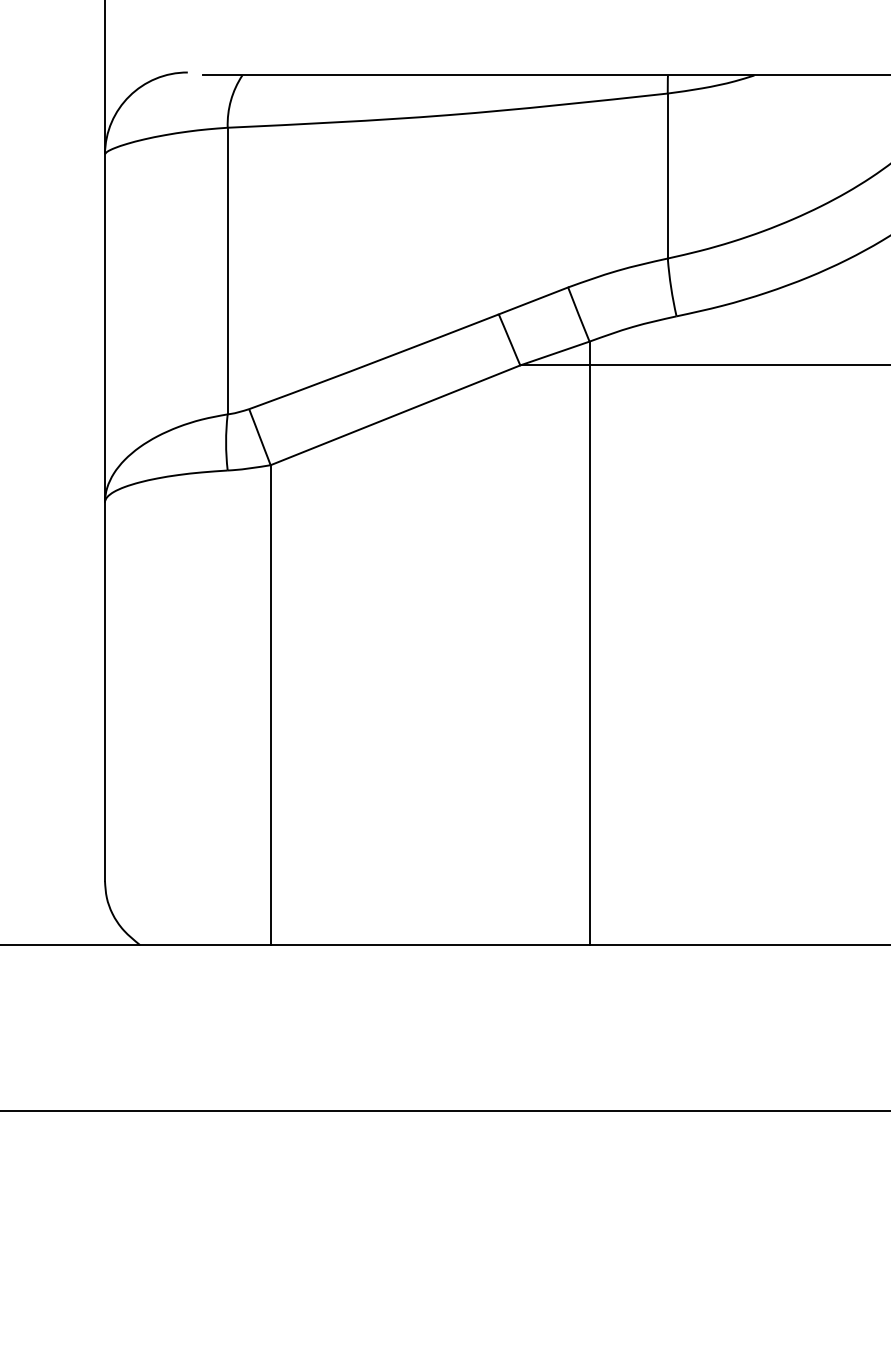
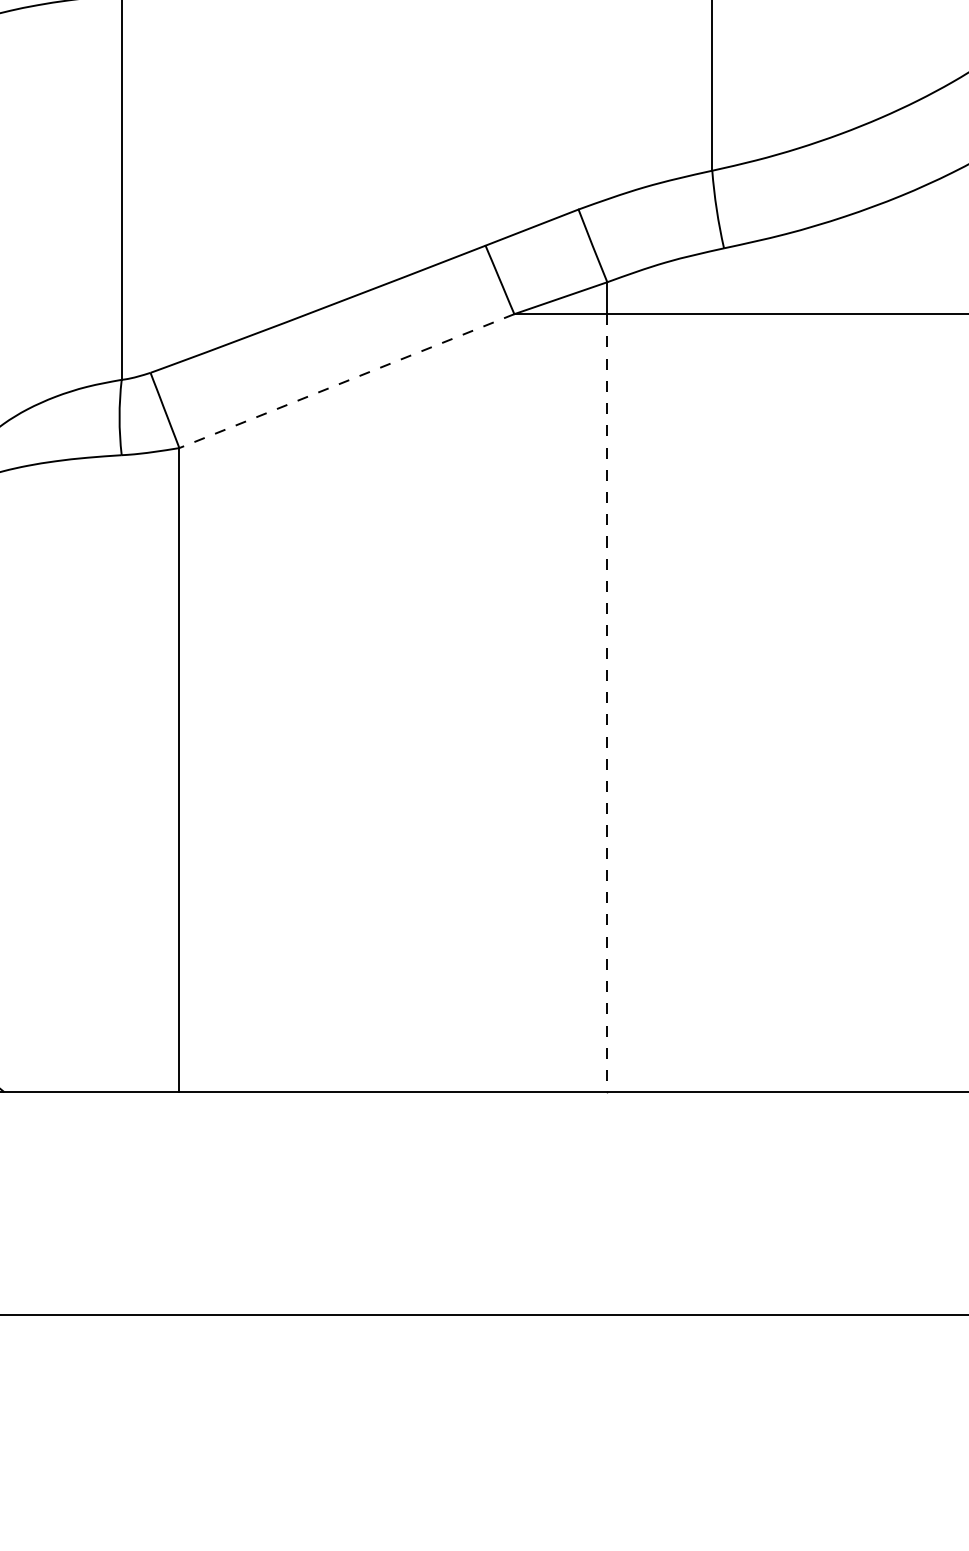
line: (395, 415) -> (346, 381), solid -> dashed
line: (589, 655) -> (607, 703), solid -> dashed

